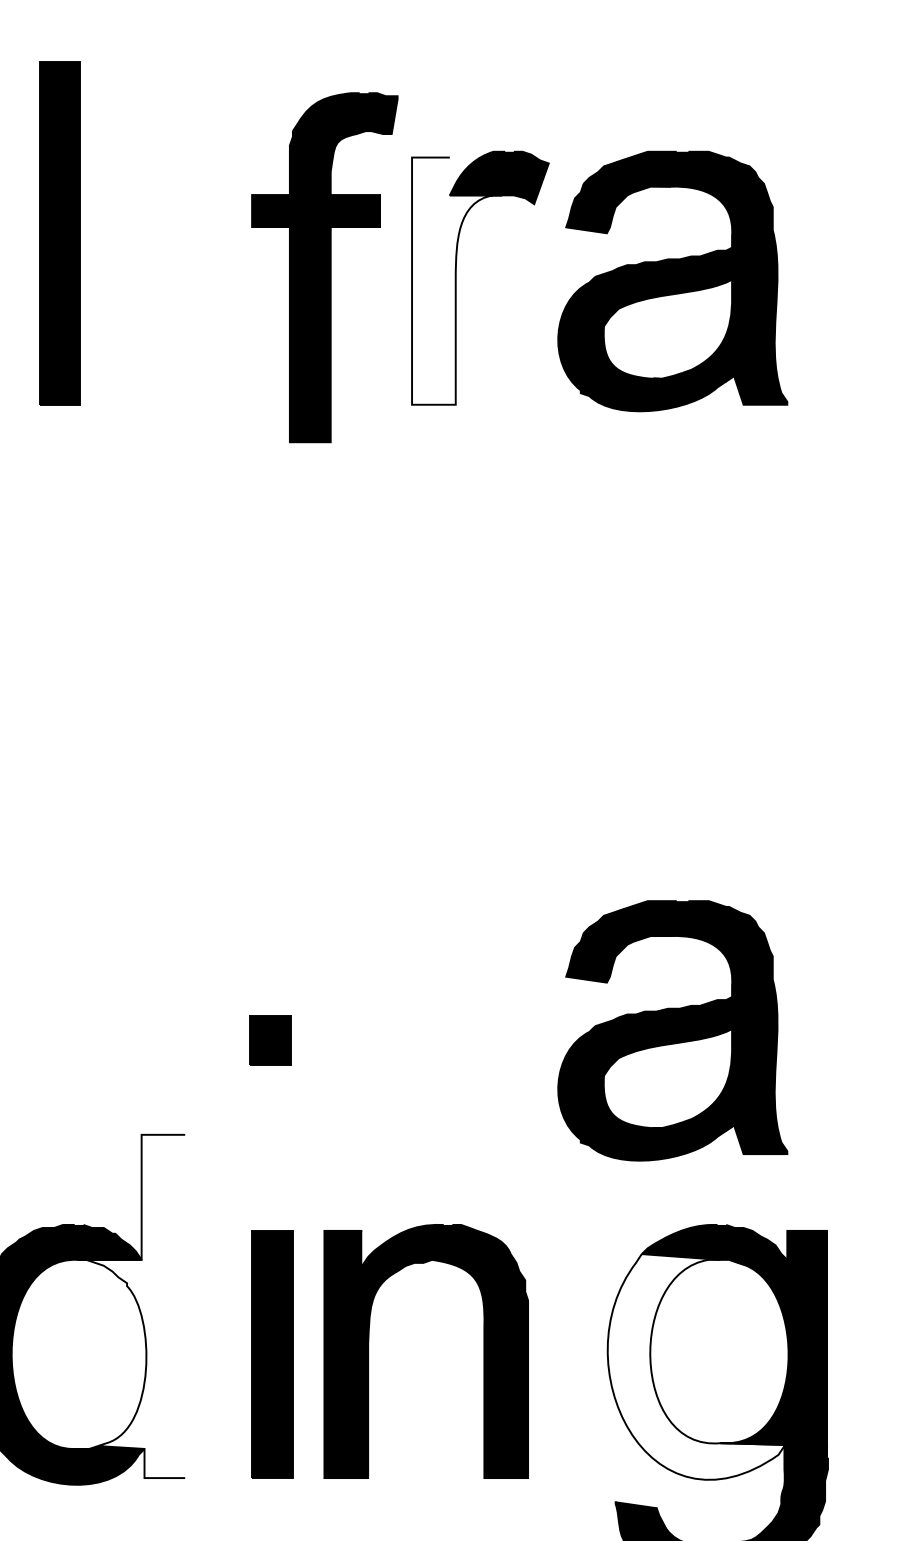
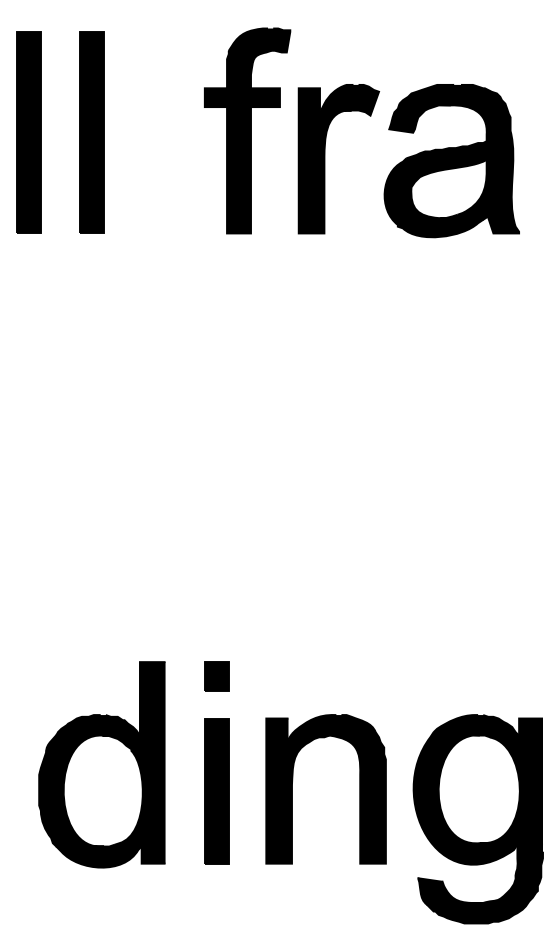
part: (324, 266) -> (247, 130), moved
fill: (455, 280) -> (324, 160), added
part: (672, 1031) -> (451, 601), removed
part: (270, 1040) -> (216, 676), moved
fill: (130, 1305) -> (133, 762), added
part: (369, 1351) -> (292, 789), moved
fill: (716, 1367) -> (477, 798), added

